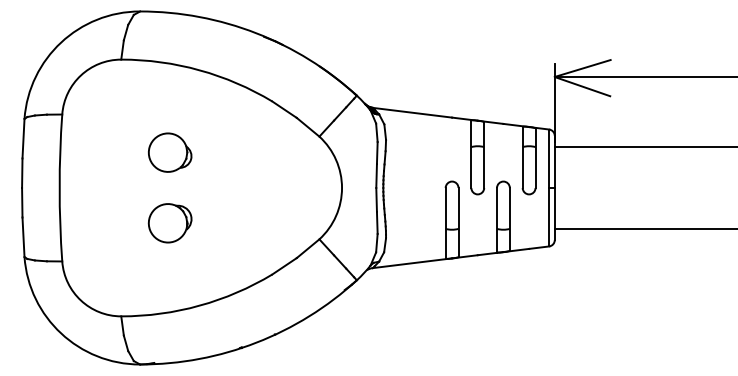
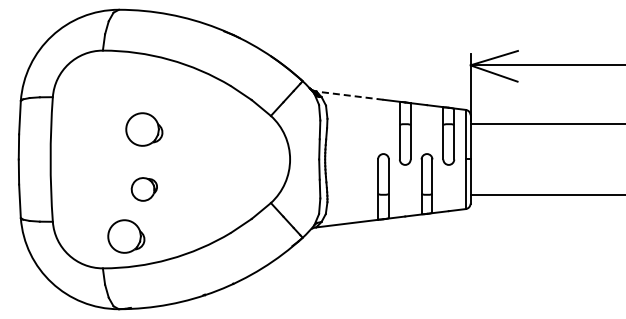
line: (412, 112) -> (349, 95), solid -> dashed
part: (170, 223) -> (144, 189), size x0.7
part: (149, 278) -> (126, 236), added

